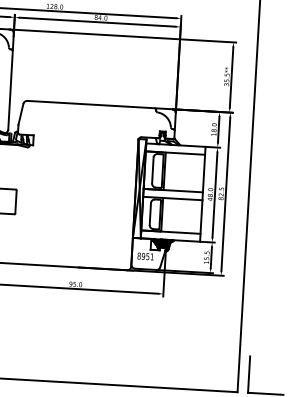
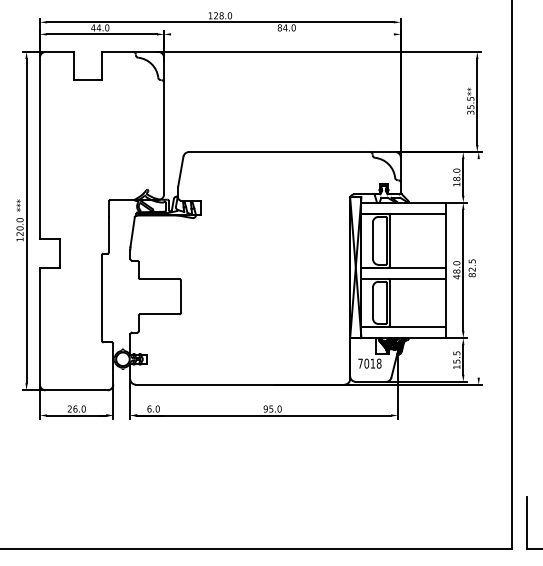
line: (97, 22) -> (282, 34), removed
line: (225, 194) -> (478, 268), removed
text: (145, 256) -> (369, 363), 8951 -> 7018

